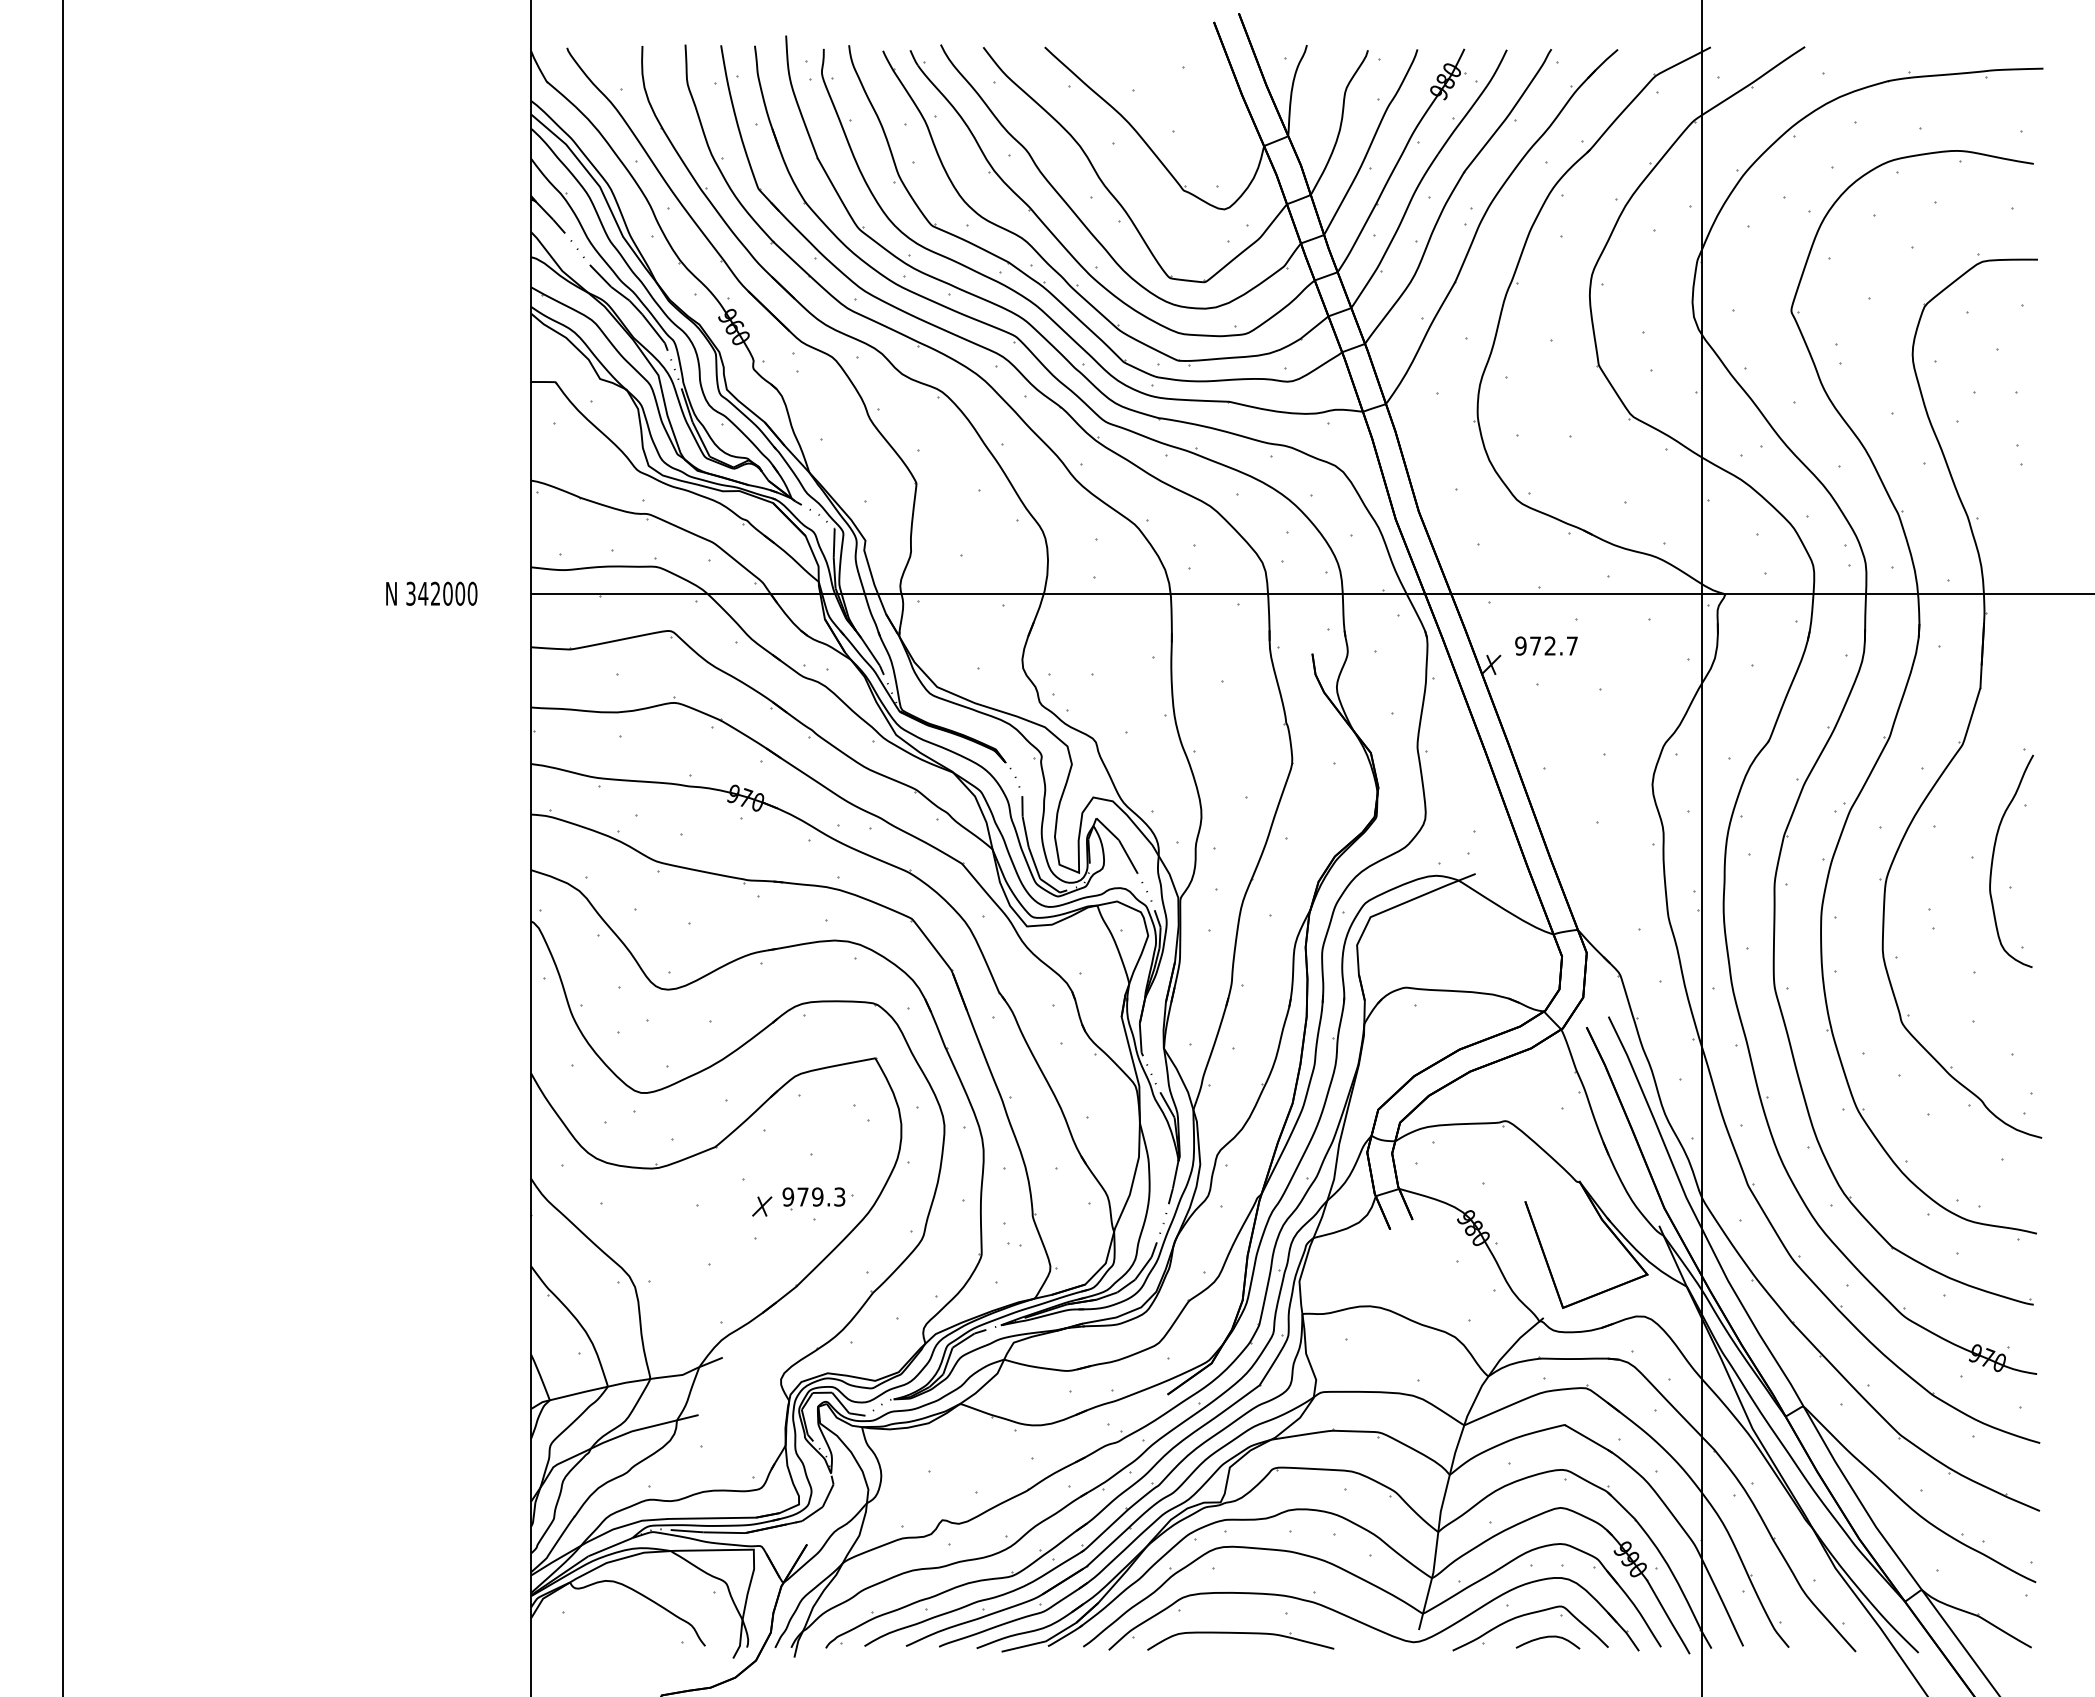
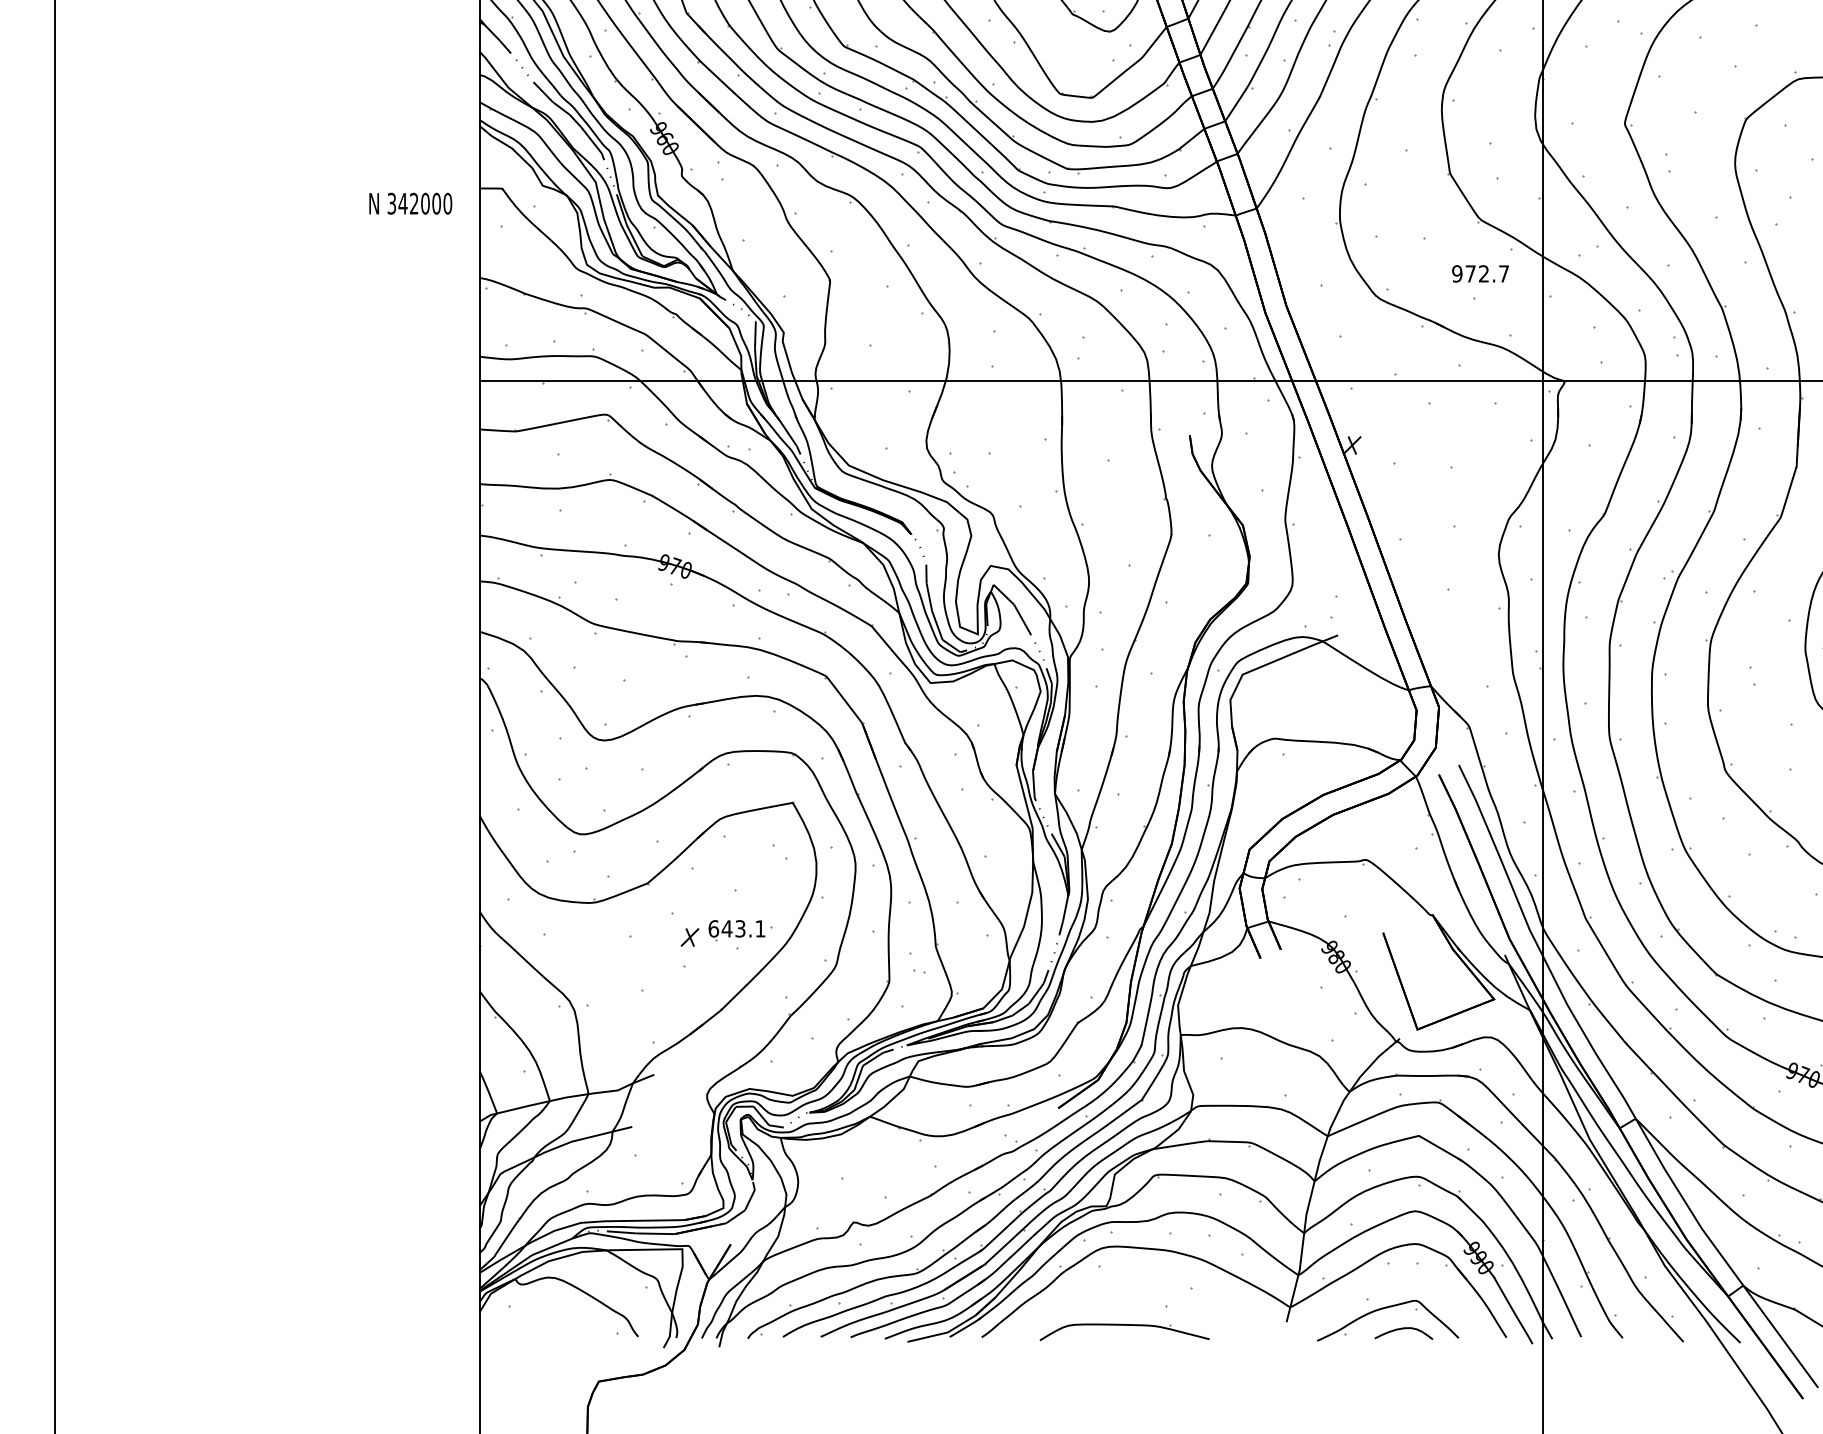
text: (431, 593) -> (410, 203), moved
text: (1546, 645) -> (1480, 273), moved
text: (813, 1196) -> (736, 928), 979.3 -> 643.1
part: (1368, 1624) -> (1240, 1317), removed

